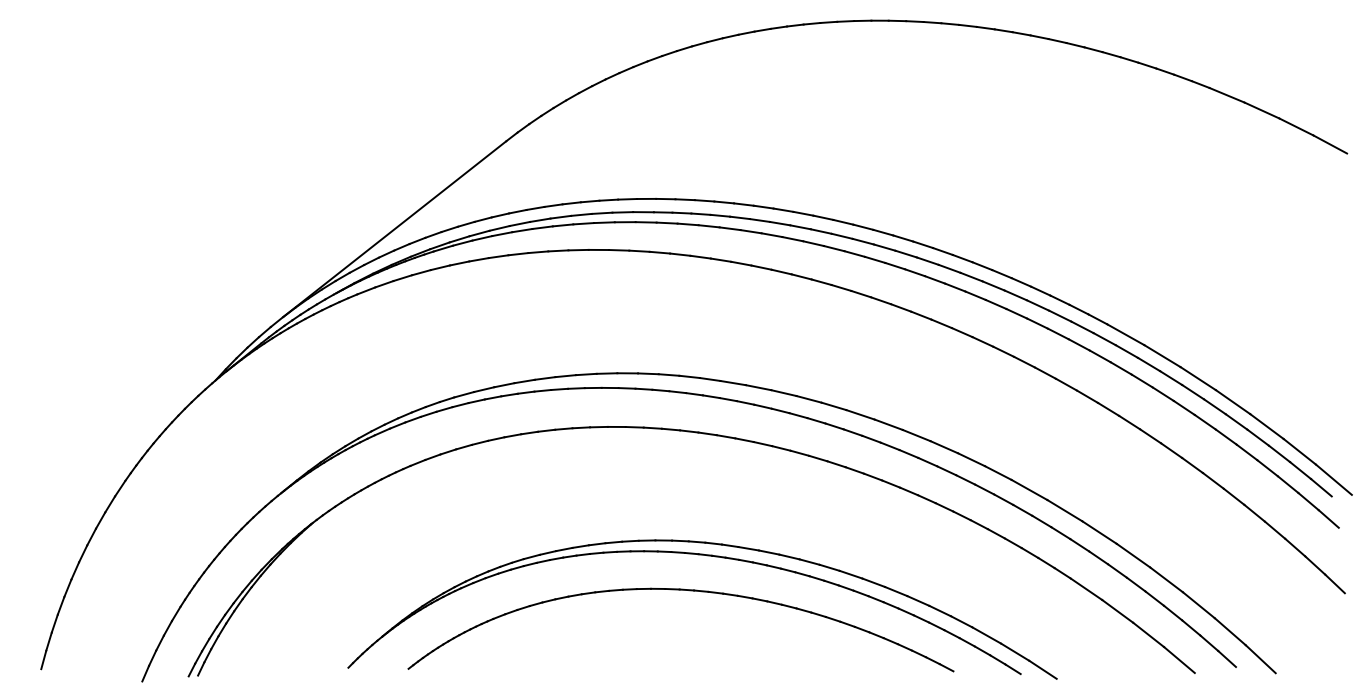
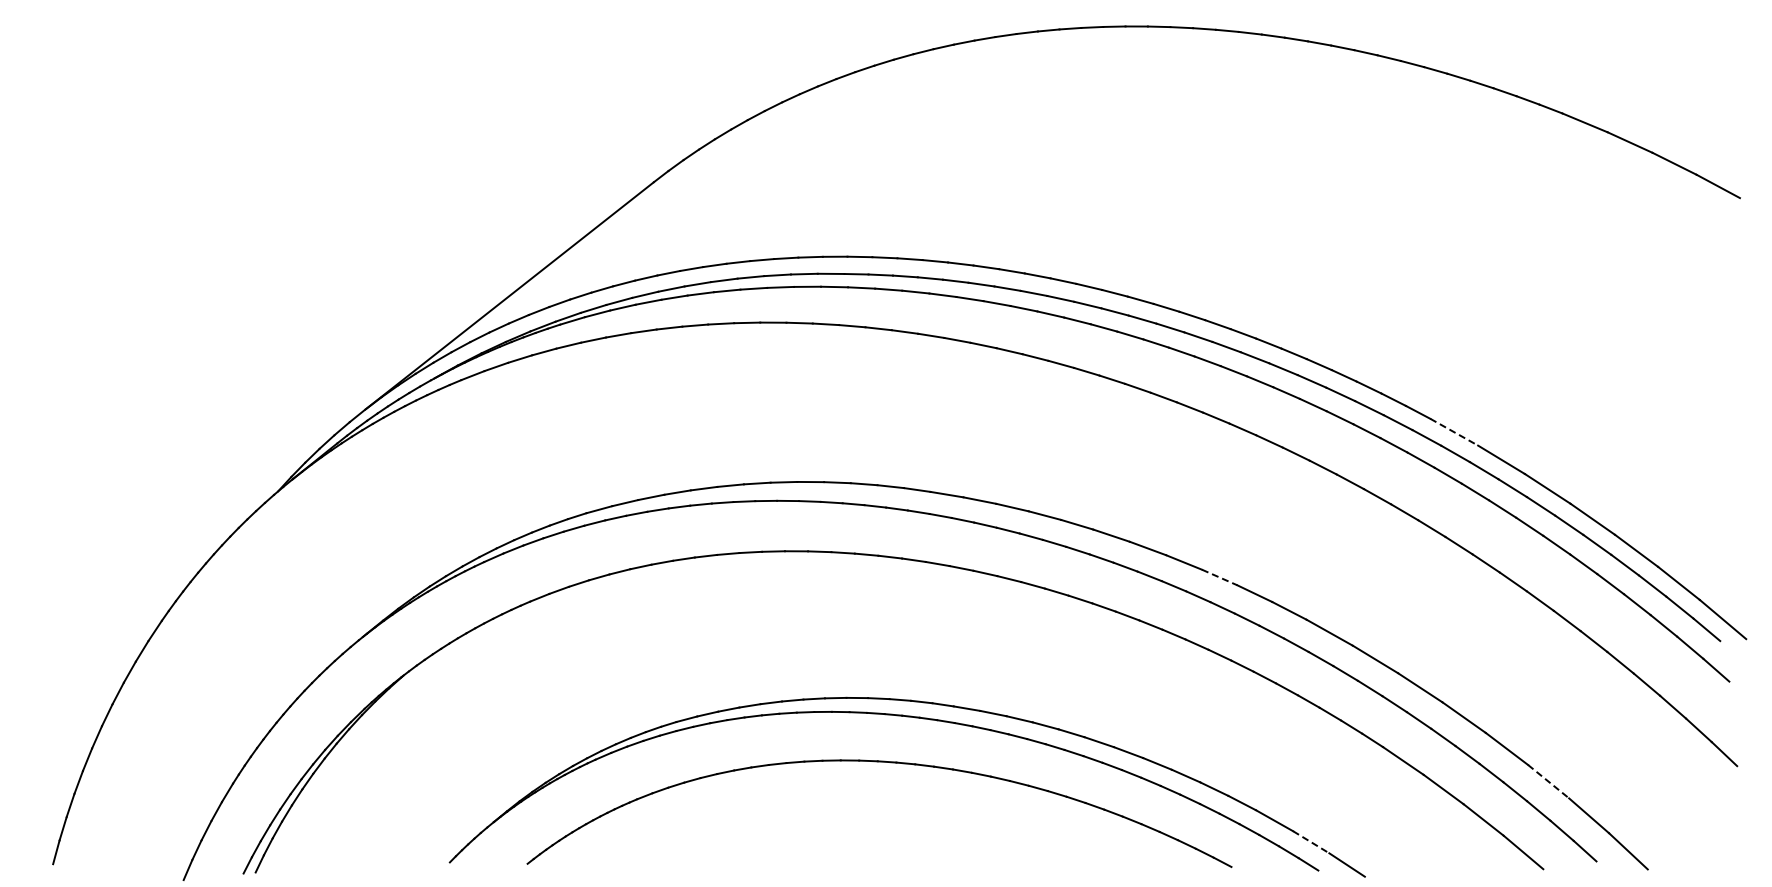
line: (1126, 334) -> (1454, 432), solid -> dashed
line: (944, 447) -> (1220, 577), solid -> dashed
line: (1198, 605) -> (1548, 781), solid -> dashed
line: (1015, 652) -> (1311, 842), solid -> dashed

